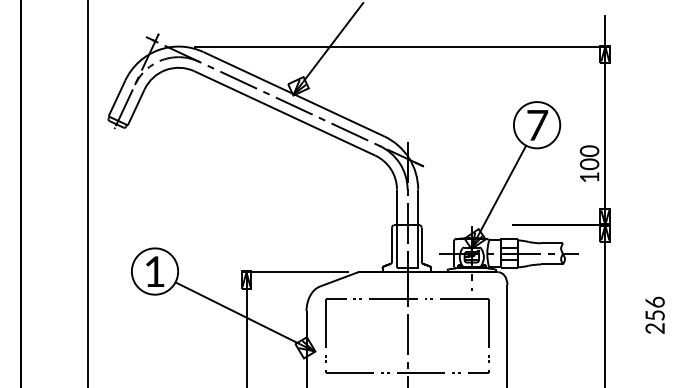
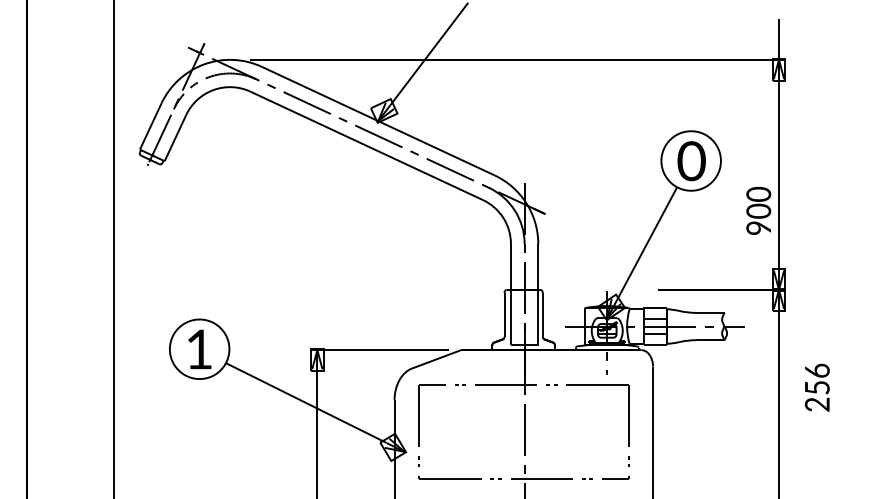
text: (537, 124) -> (691, 160), 7 -> 0
text: (589, 177) -> (758, 228), 100 -> 900
text: (654, 314) -> (816, 386), moved

